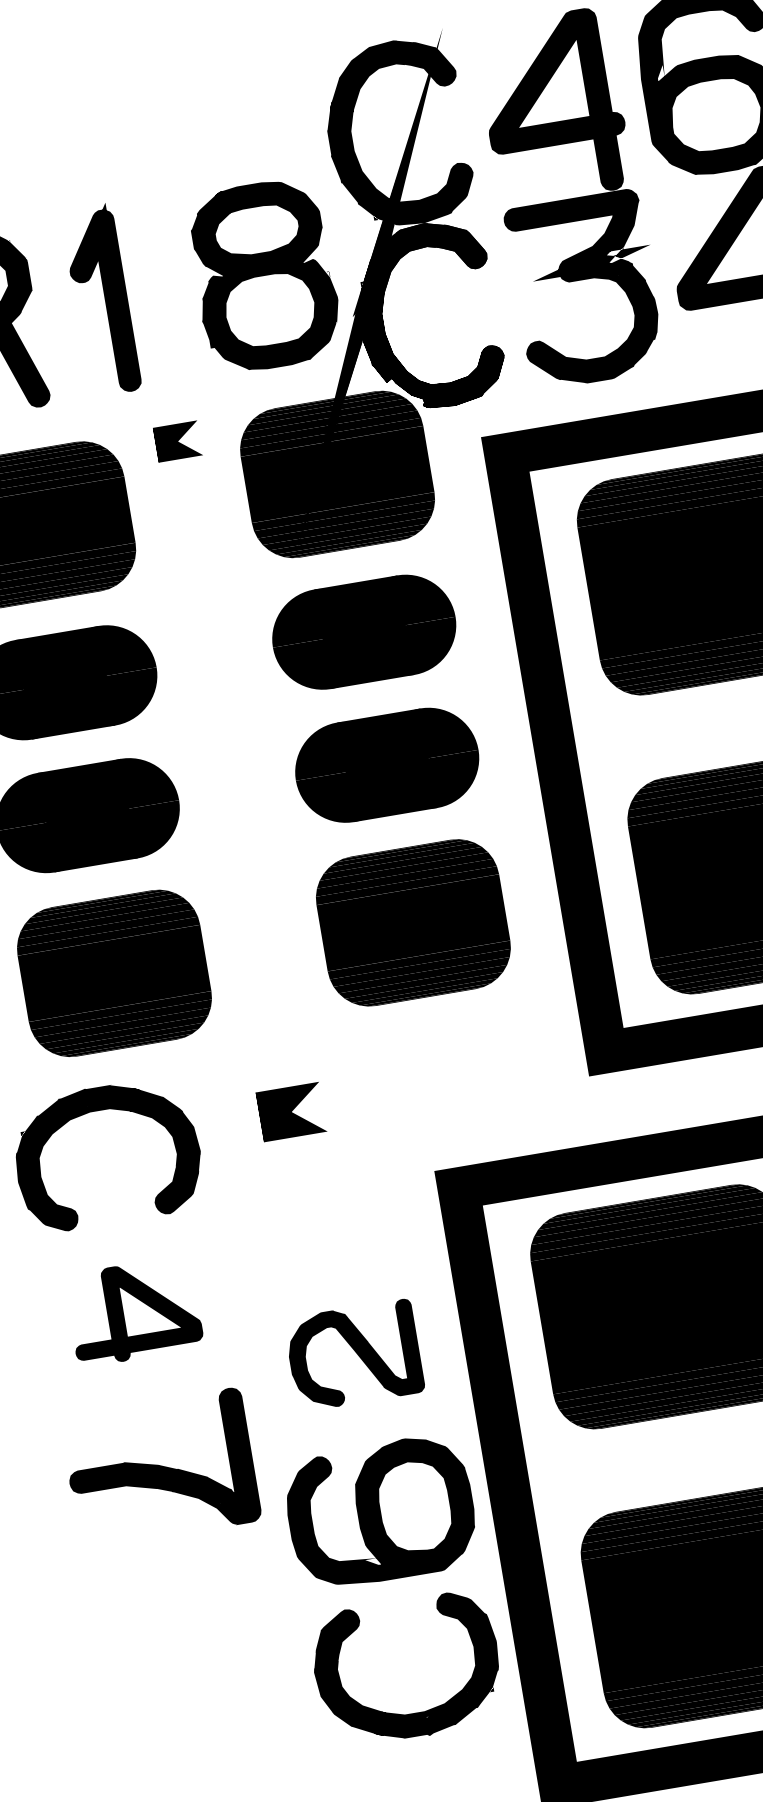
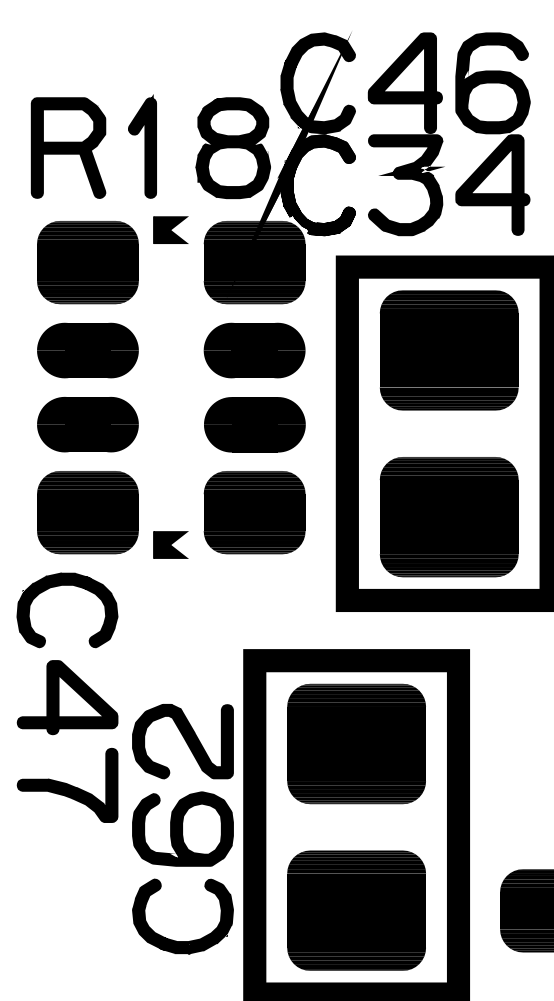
part: (176, 440) -> (170, 229), size x1.43
part: (290, 1111) -> (170, 544), moved
part: (133, 1311) -> (67, 697), size x1.43
part: (353, 1355) -> (182, 741), size x1.43

